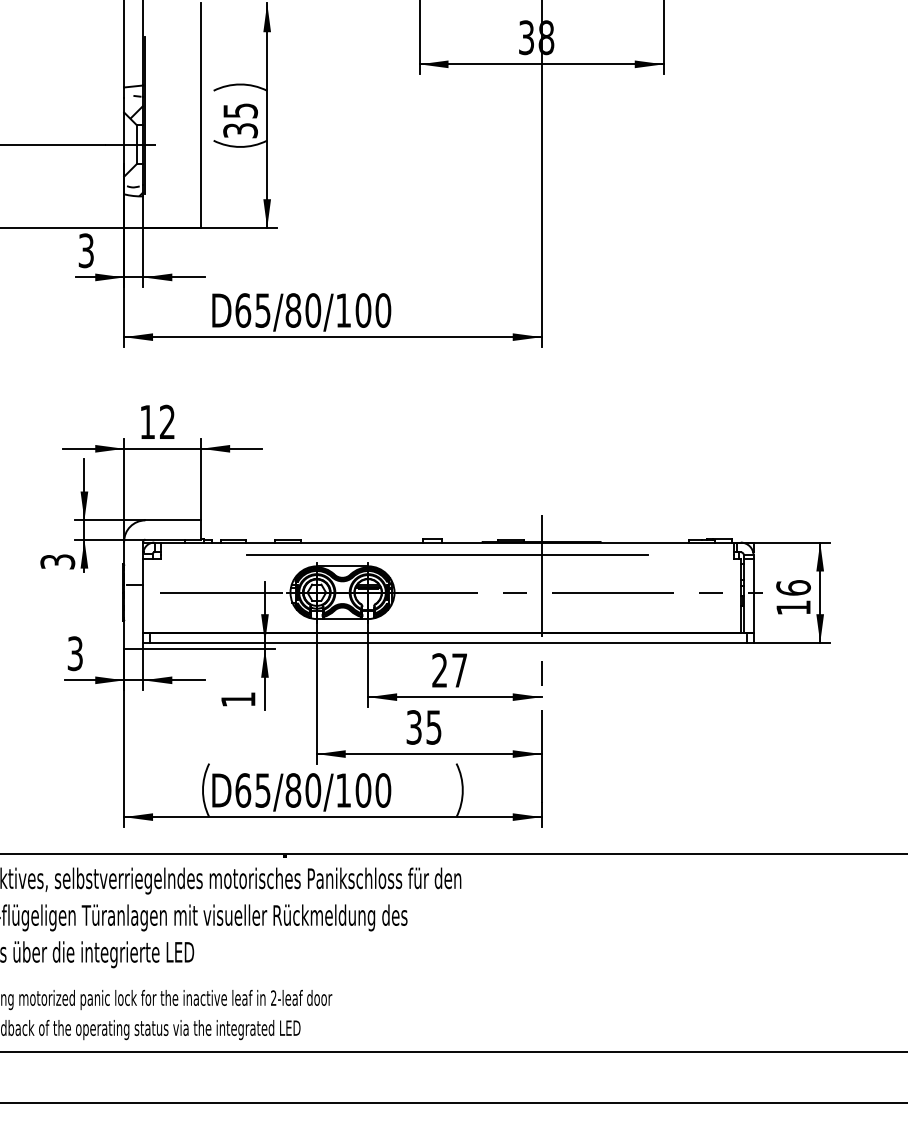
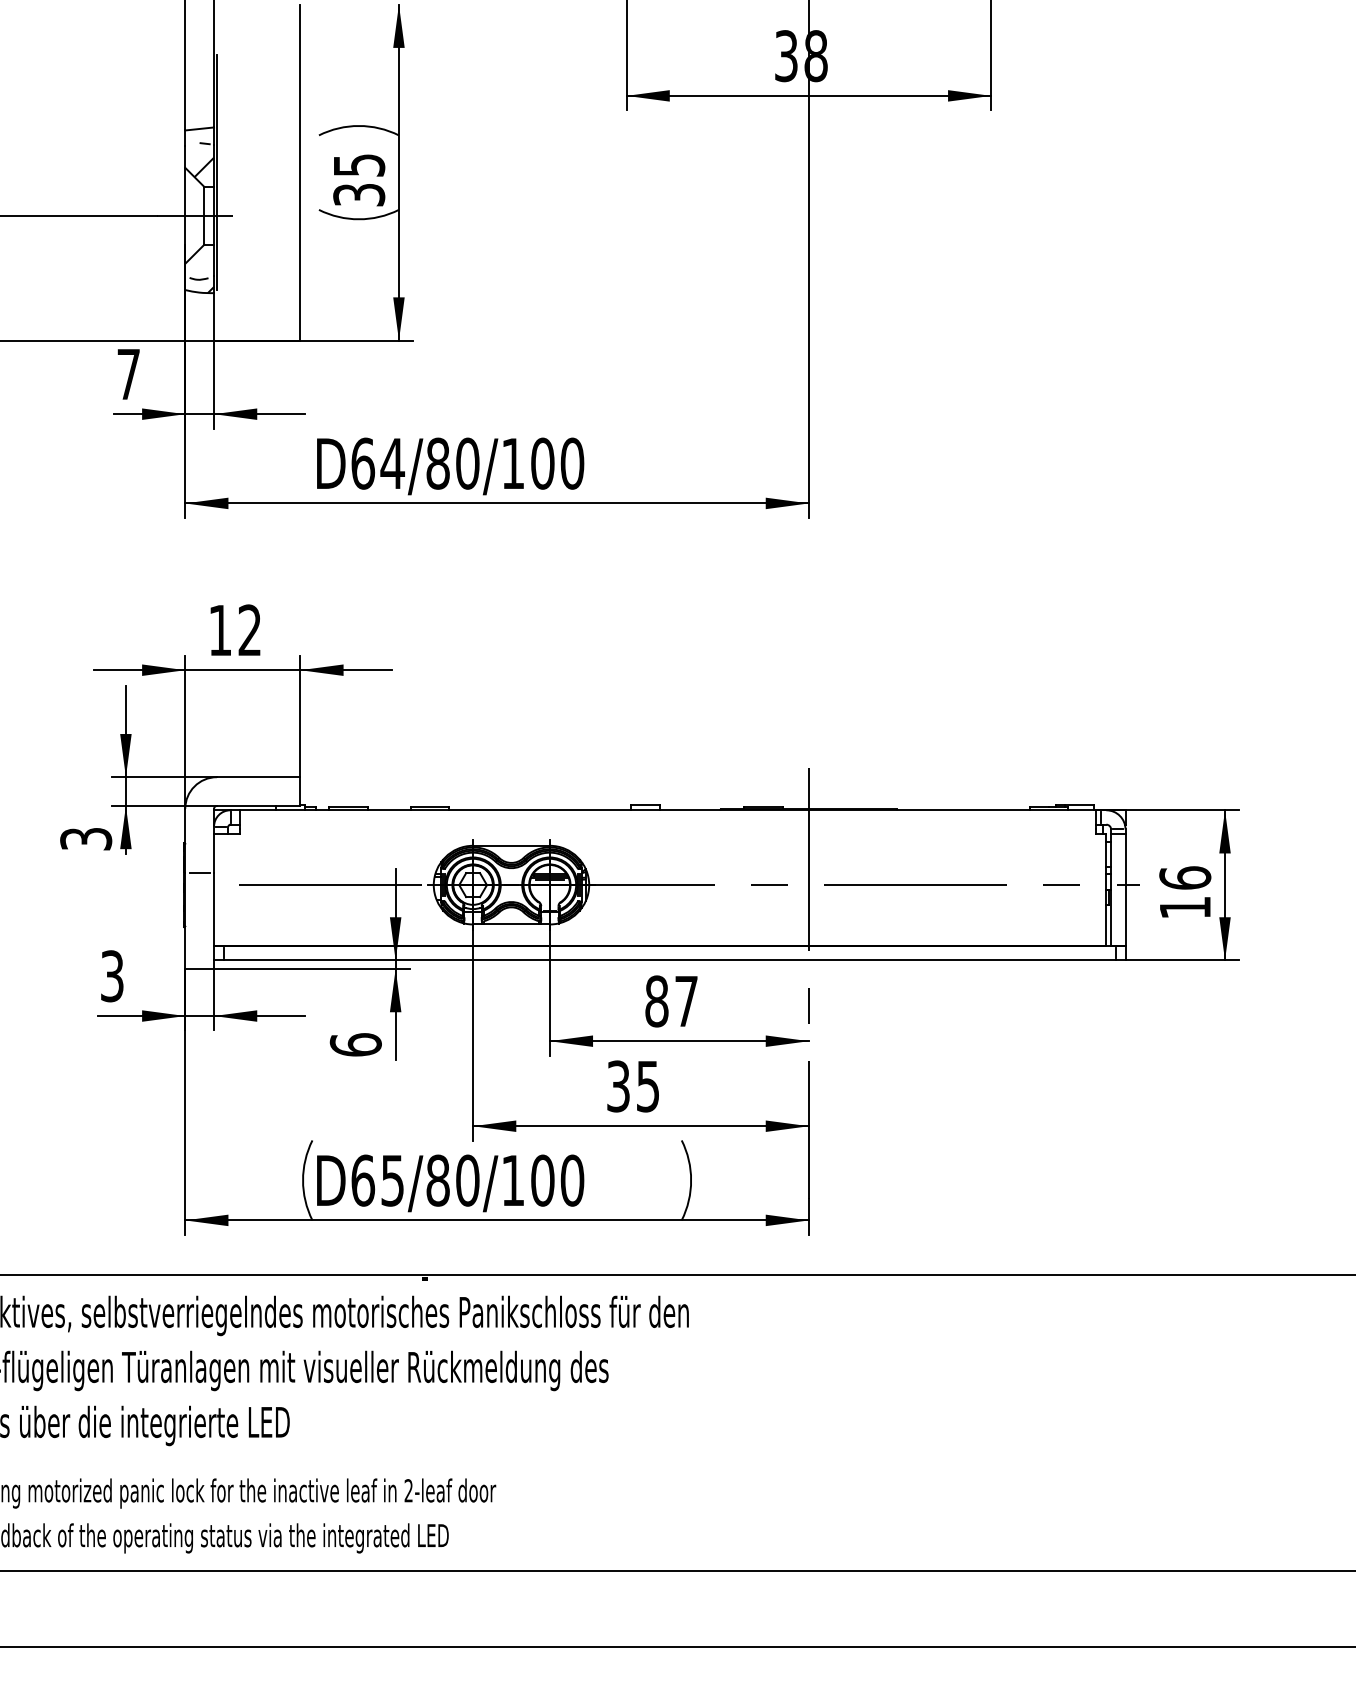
text: (85, 250) -> (127, 373), 3 -> 7
text: (262, 310) -> (391, 463), D65/80/100 -> D64/80/100
line: (447, 555) -> (668, 829), removed
text: (439, 670) -> (656, 1001), 27 -> 87
text: (238, 699) -> (356, 1044), 1 -> 6

